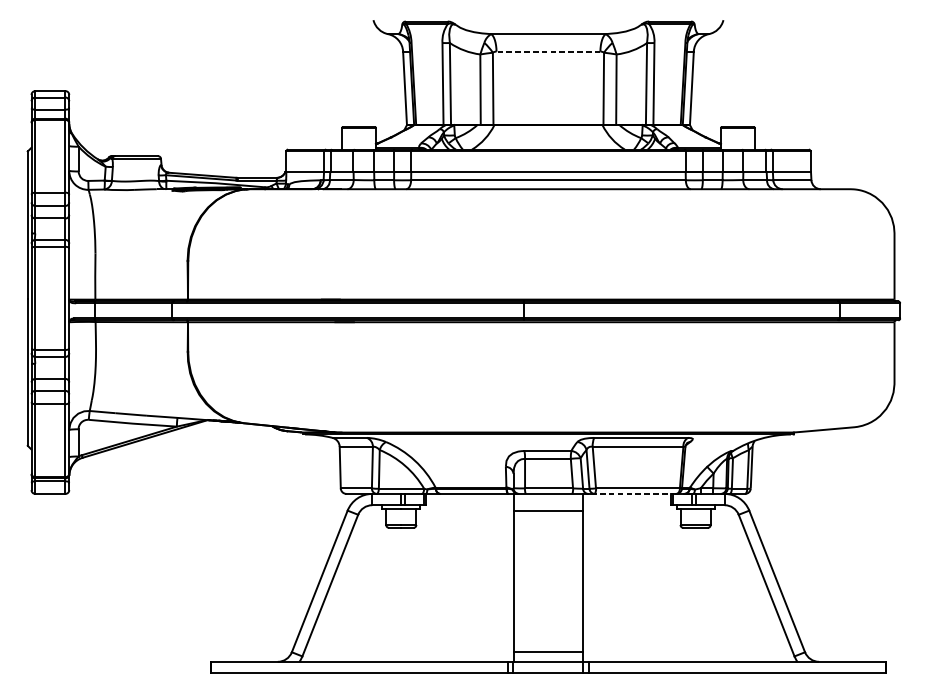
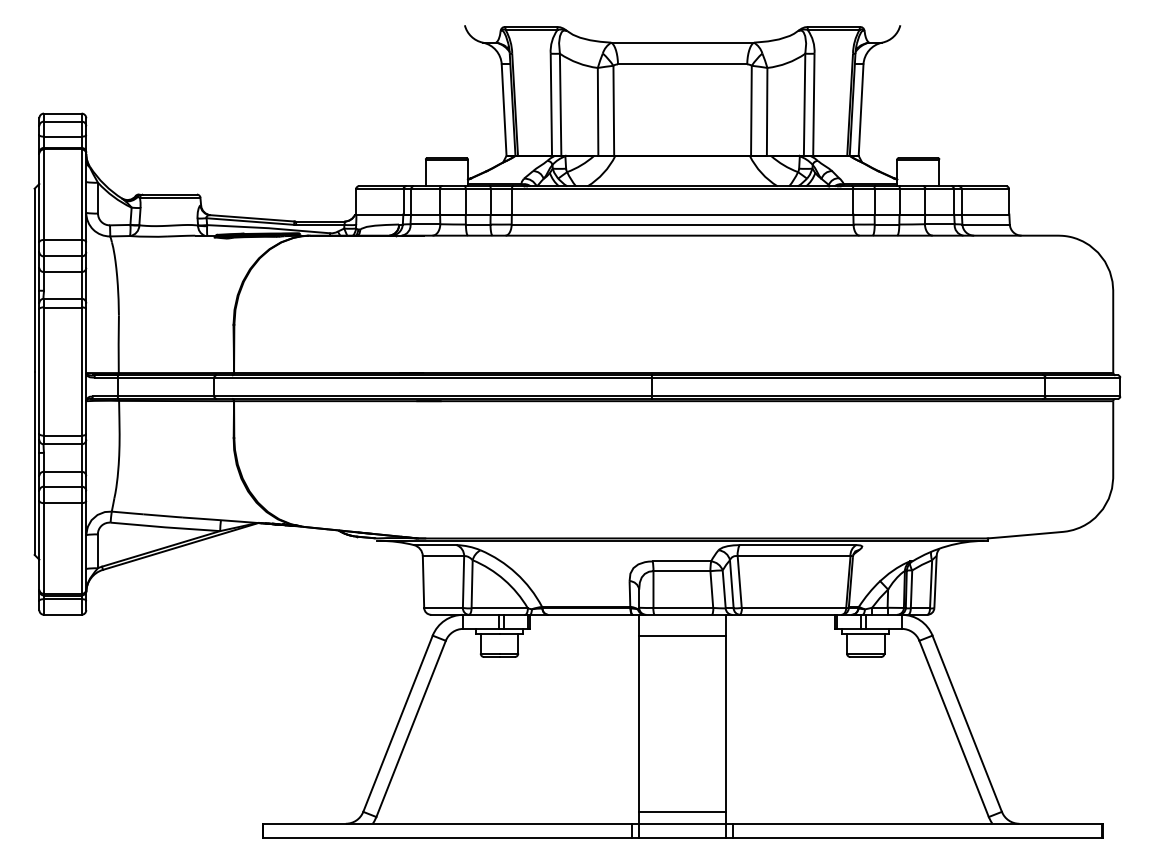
line: (548, 51) -> (682, 64), dashed -> solid
line: (635, 493) -> (790, 614), dashed -> solid

